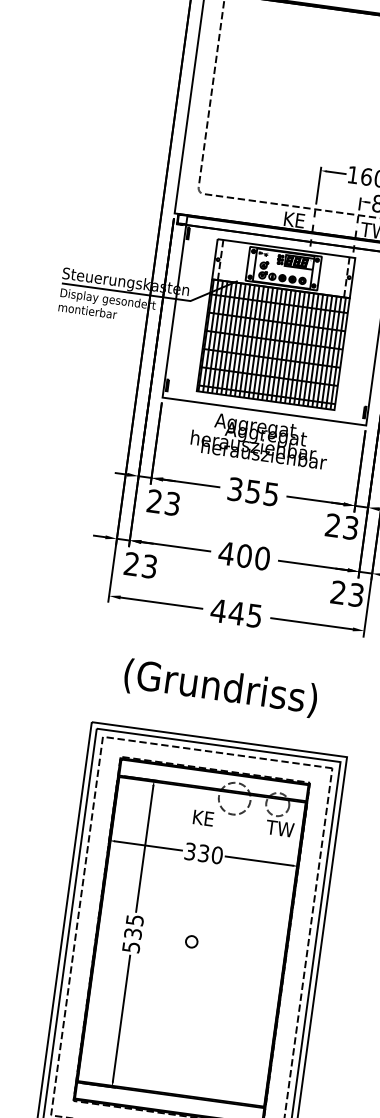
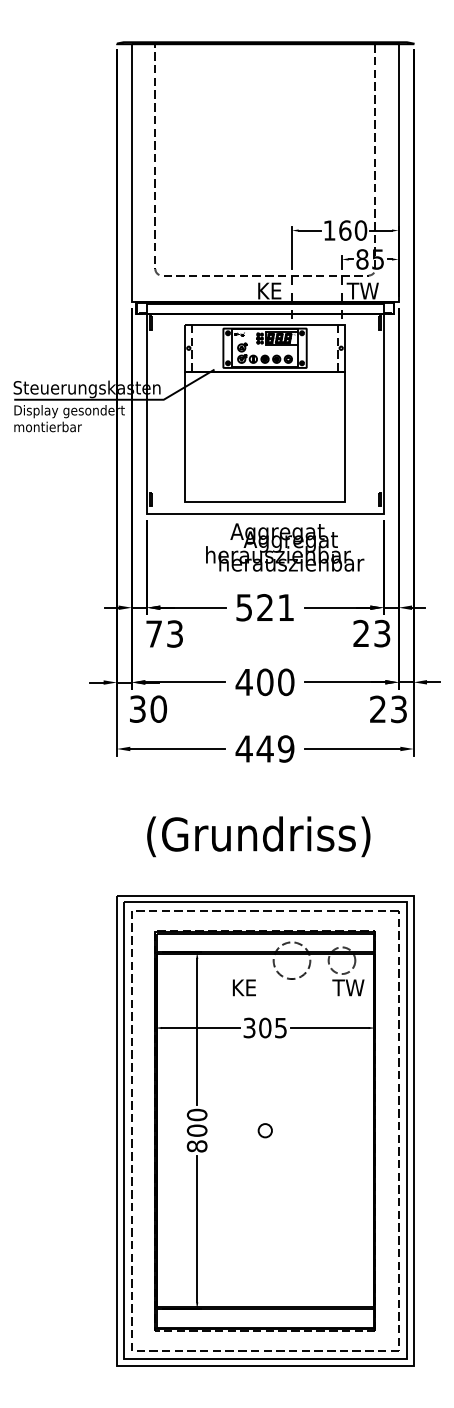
hatch: (273, 344) -> (265, 436), removed
text: (260, 440) -> (285, 547), moved
text: (253, 491) -> (265, 607), 355 -> 521
text: (154, 500) -> (153, 633), 23 -> 73
text: (141, 564) -> (148, 708), 23 -> 30
text: (254, 615) -> (285, 748), 445 -> 449
text: (203, 817) -> (244, 987), moved
text: (210, 854) -> (273, 1027), 330 -> 305
text: (132, 933) -> (196, 1130), 535 -> 800

